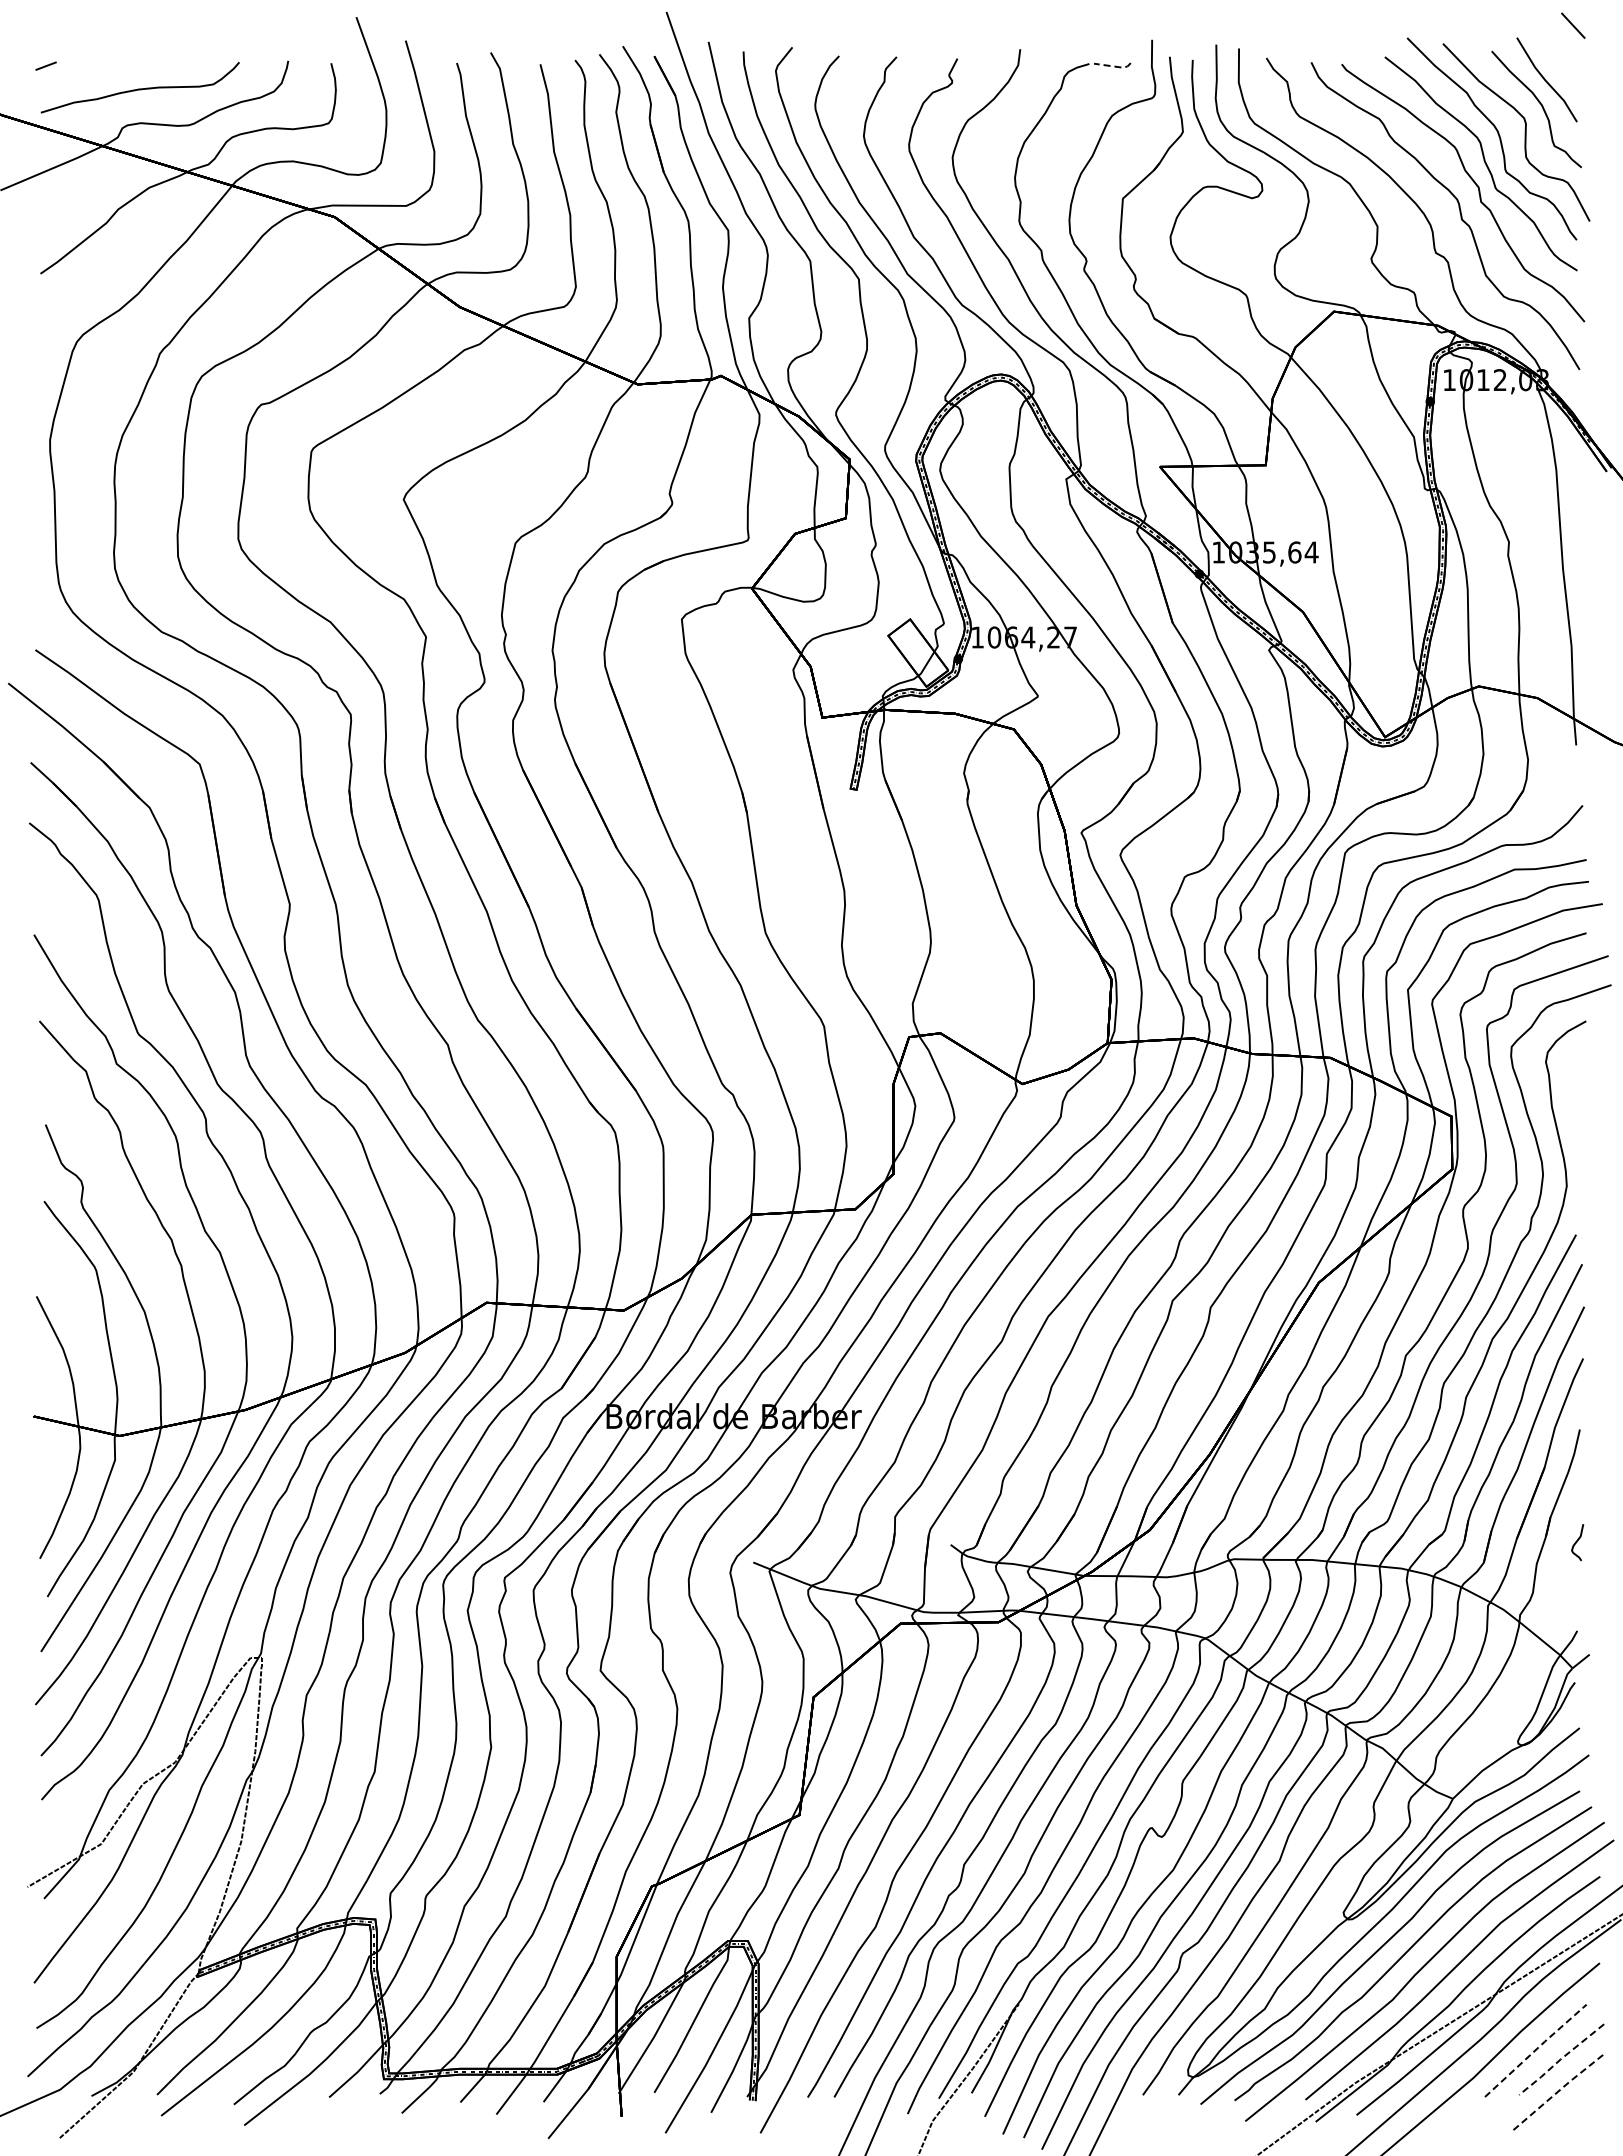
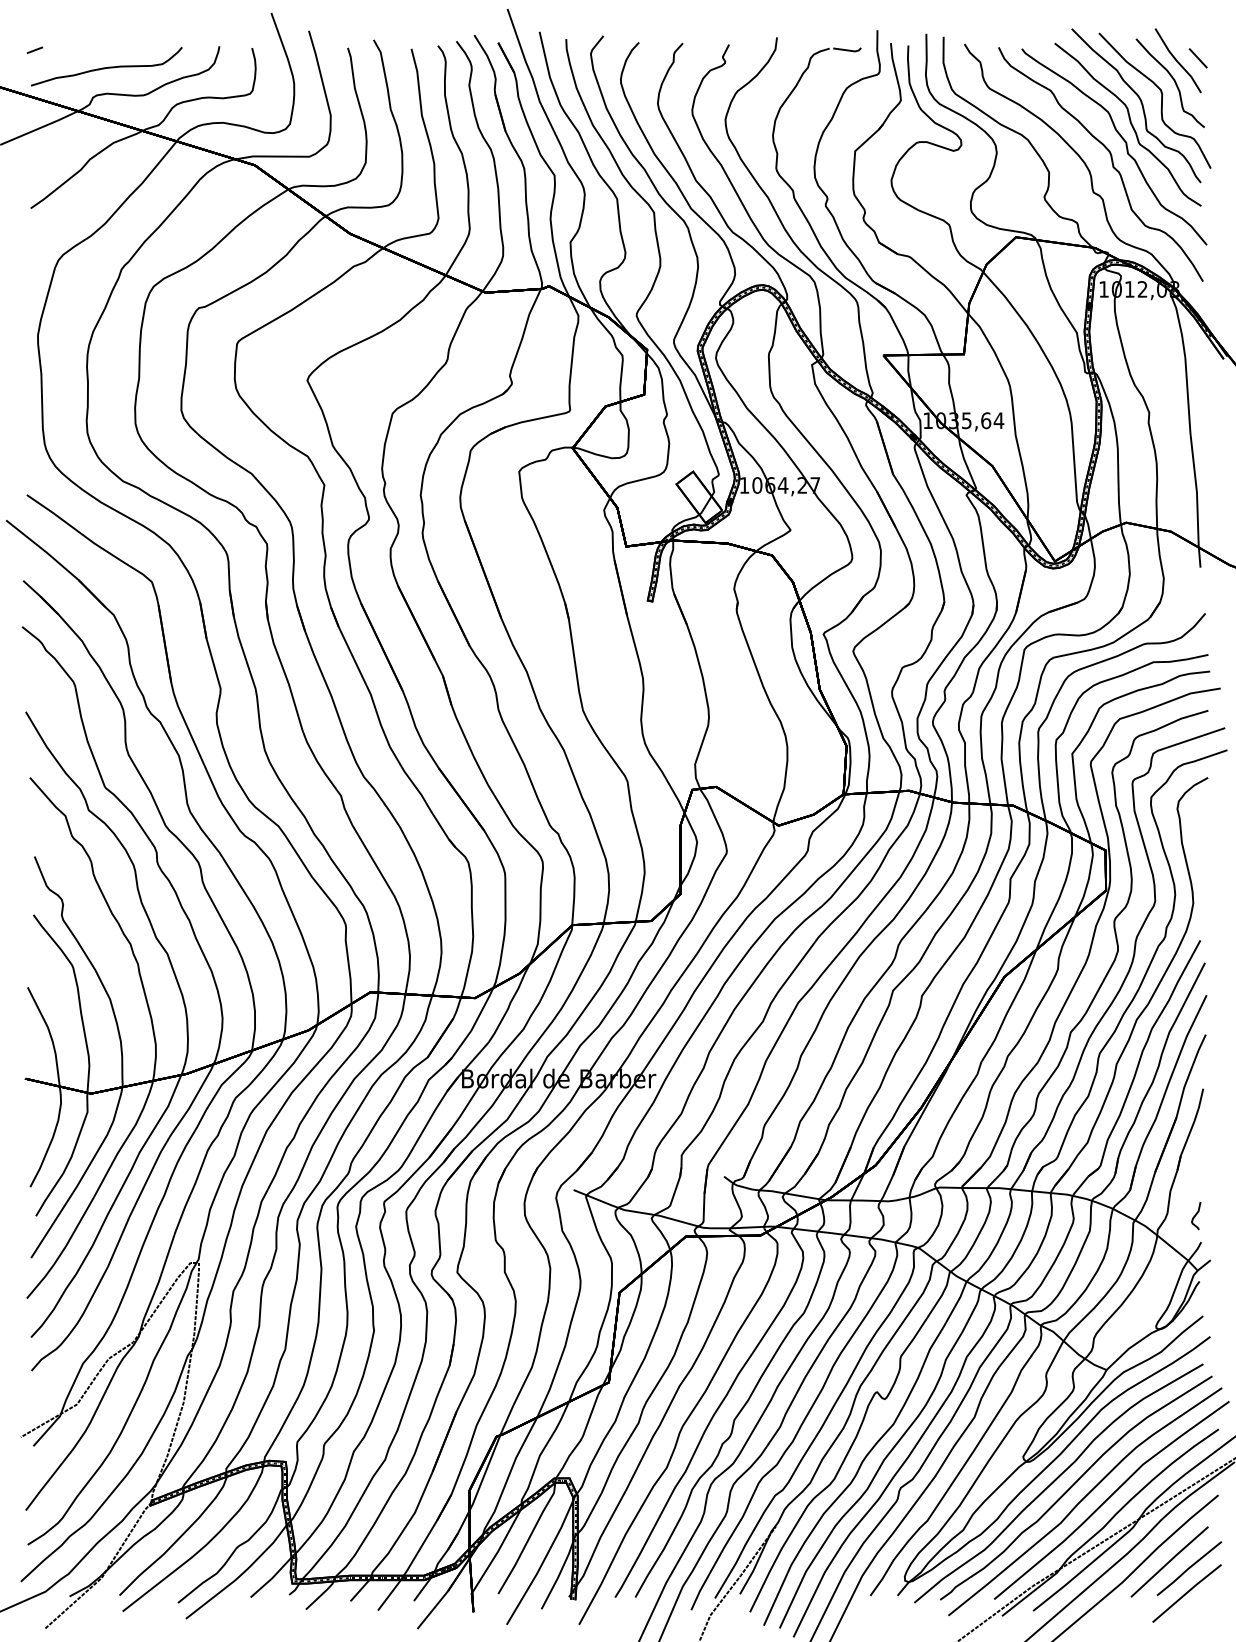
line: (1573, 25) -> (1198, 58), moved
line: (1114, 66) -> (848, 50), dashed -> solid
curve: (1577, 1542) -> (1196, 1215), moved
line: (1536, 2049) -> (1170, 1560), dashed -> solid
line: (1560, 2059) -> (1188, 1568), dashed -> solid
line: (1558, 2091) -> (1186, 1592), dashed -> solid

